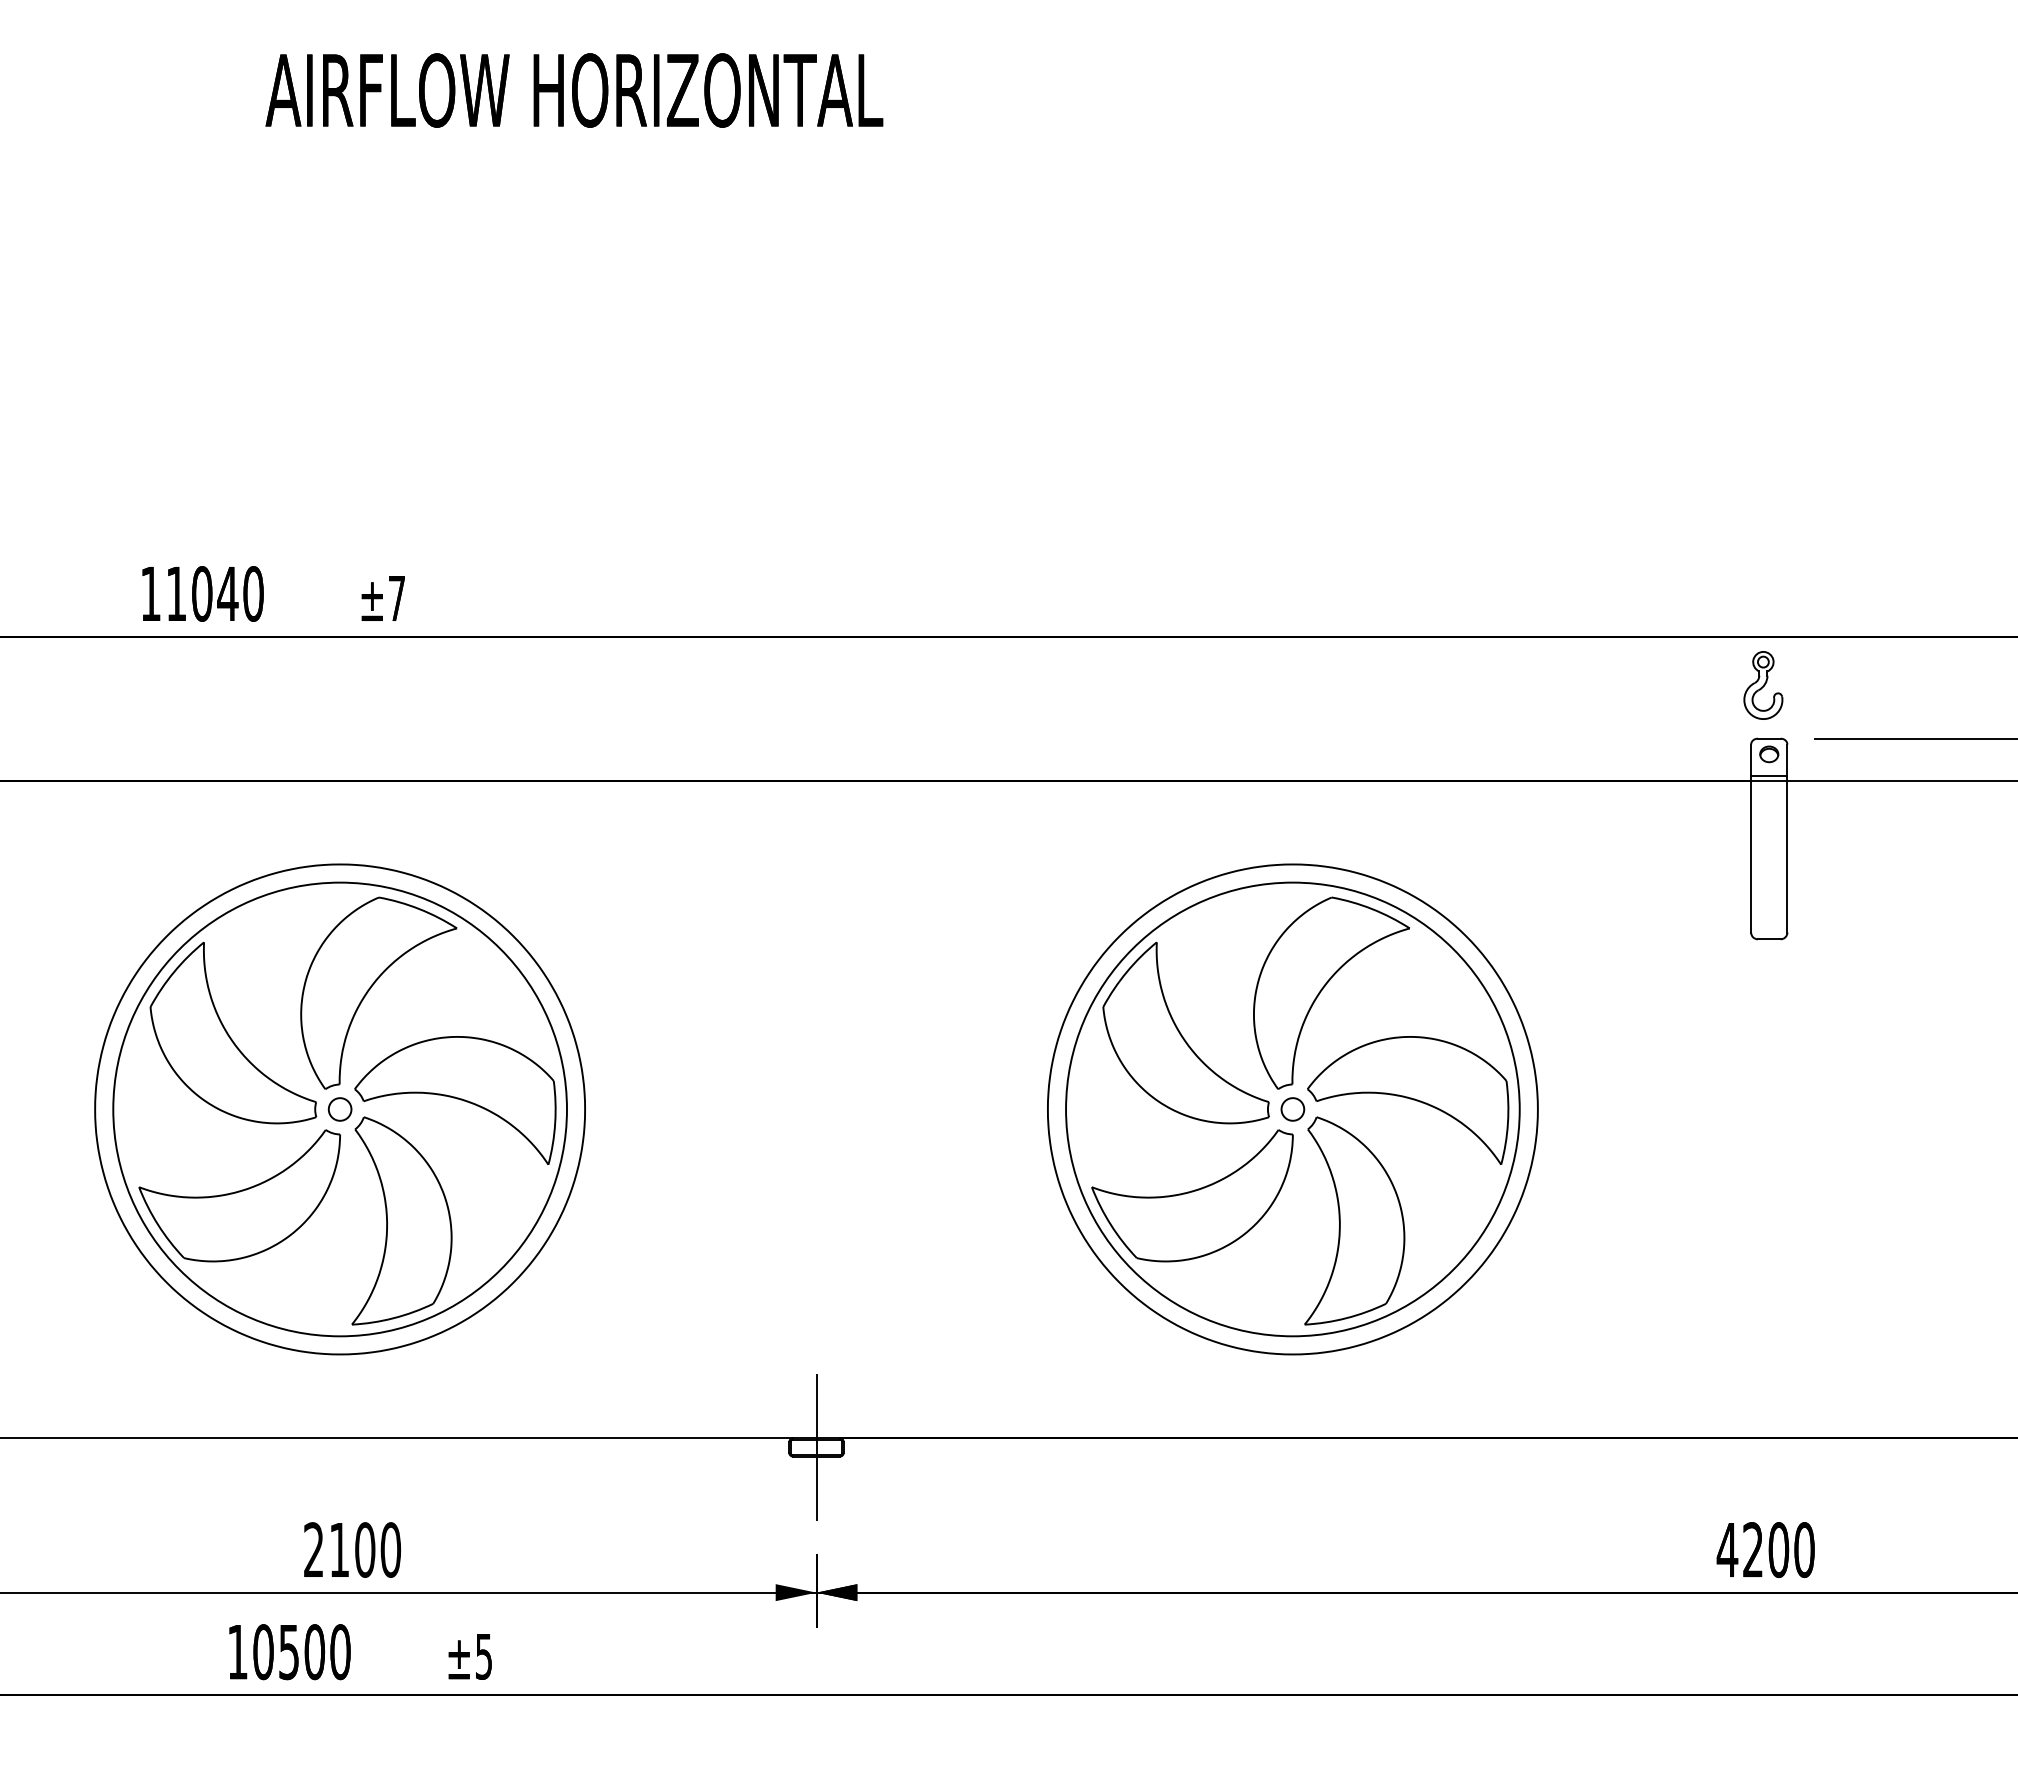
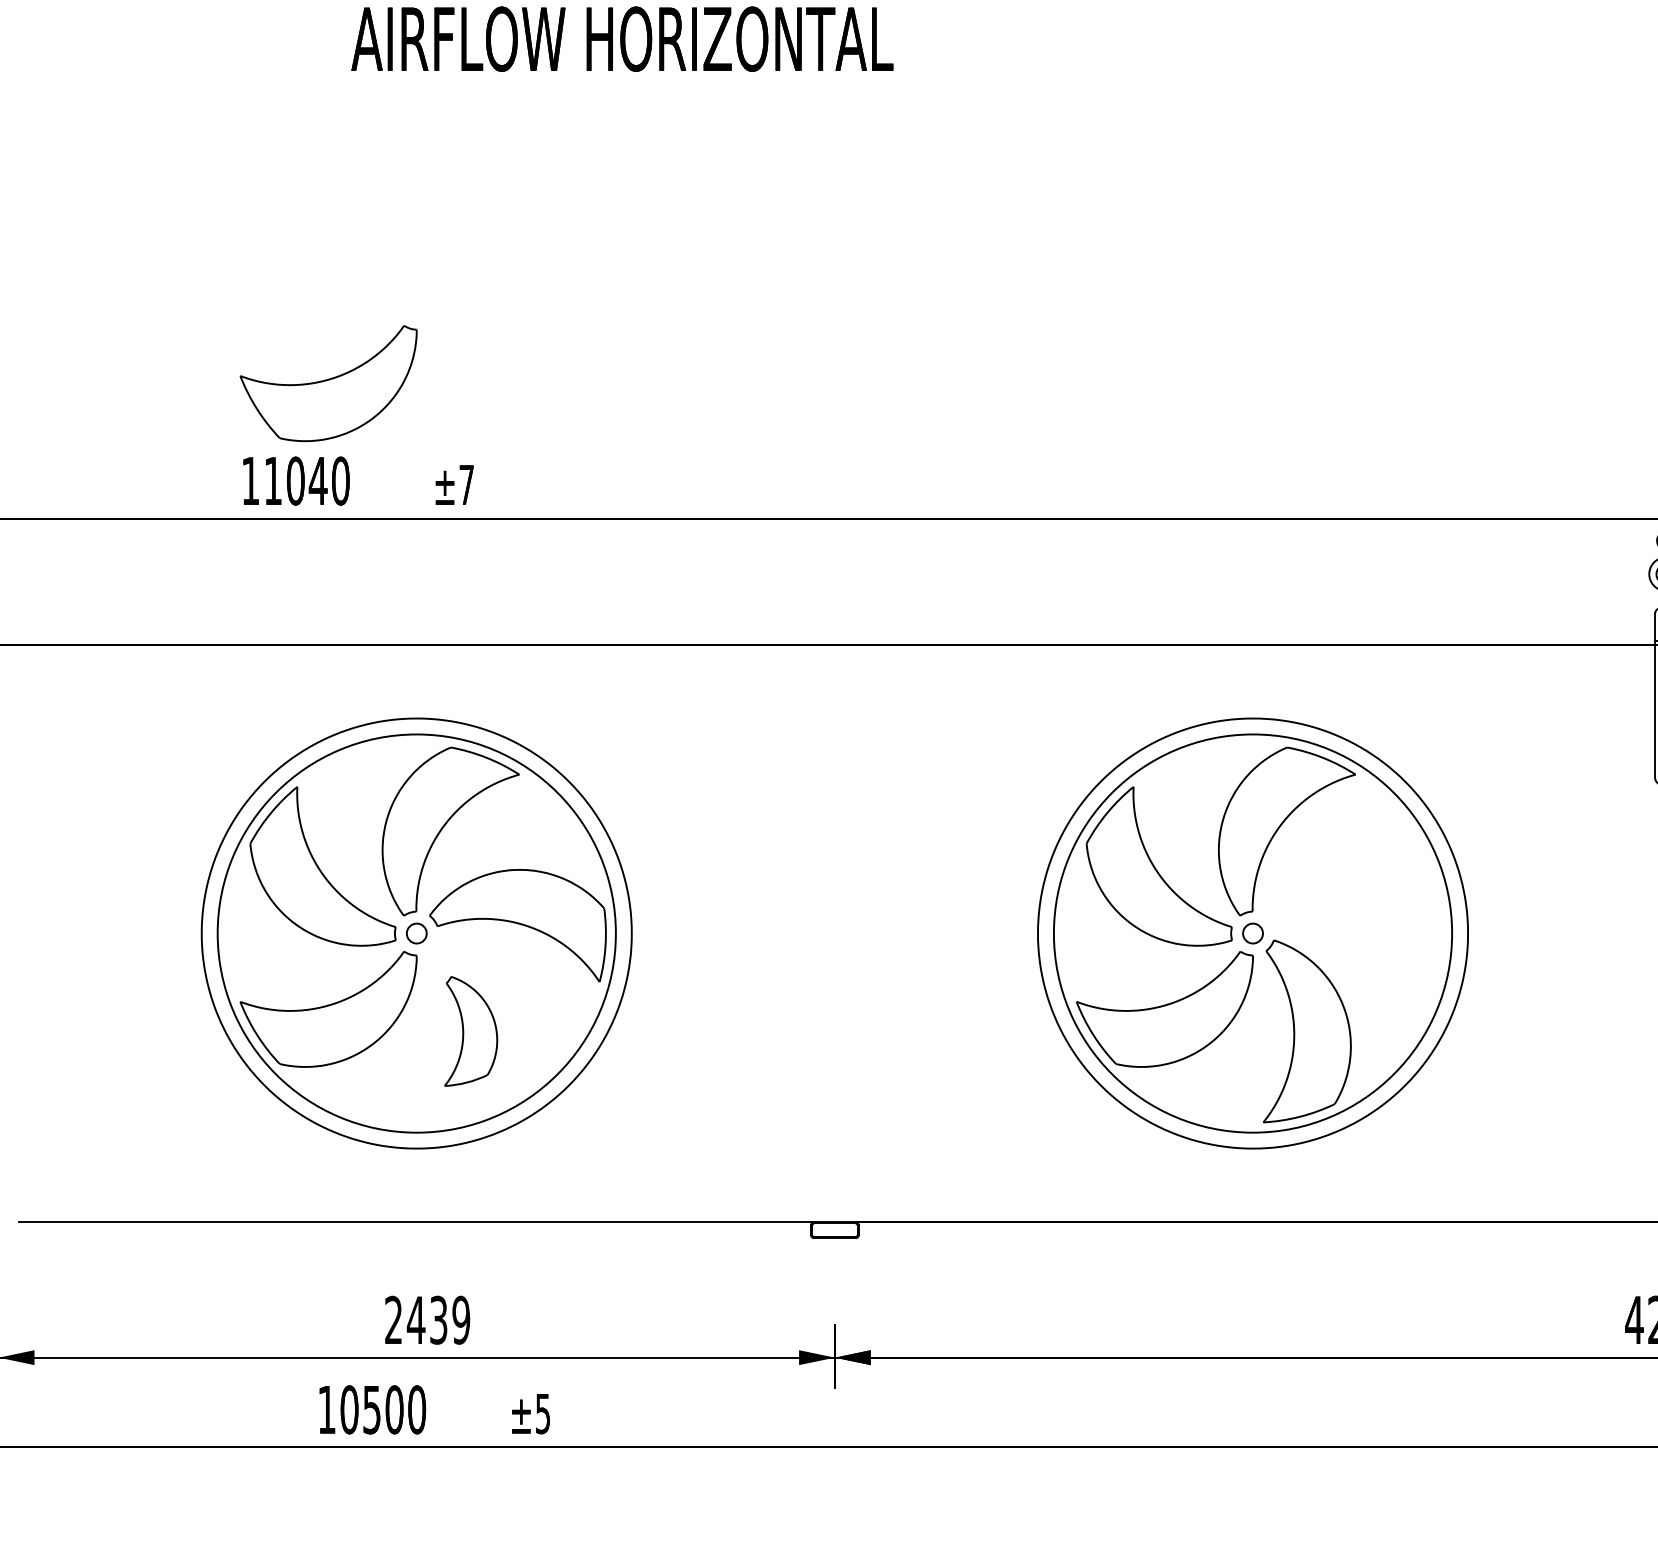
part: (239, 482) -> (328, 383), added
part: (1408, 1100) -> (1354, 925), removed
part: (401, 1220) -> (470, 1031), size x0.6
line: (816, 1446) -> (834, 1229), removed
text: (364, 1549) -> (438, 1319), 2100 -> 2439

